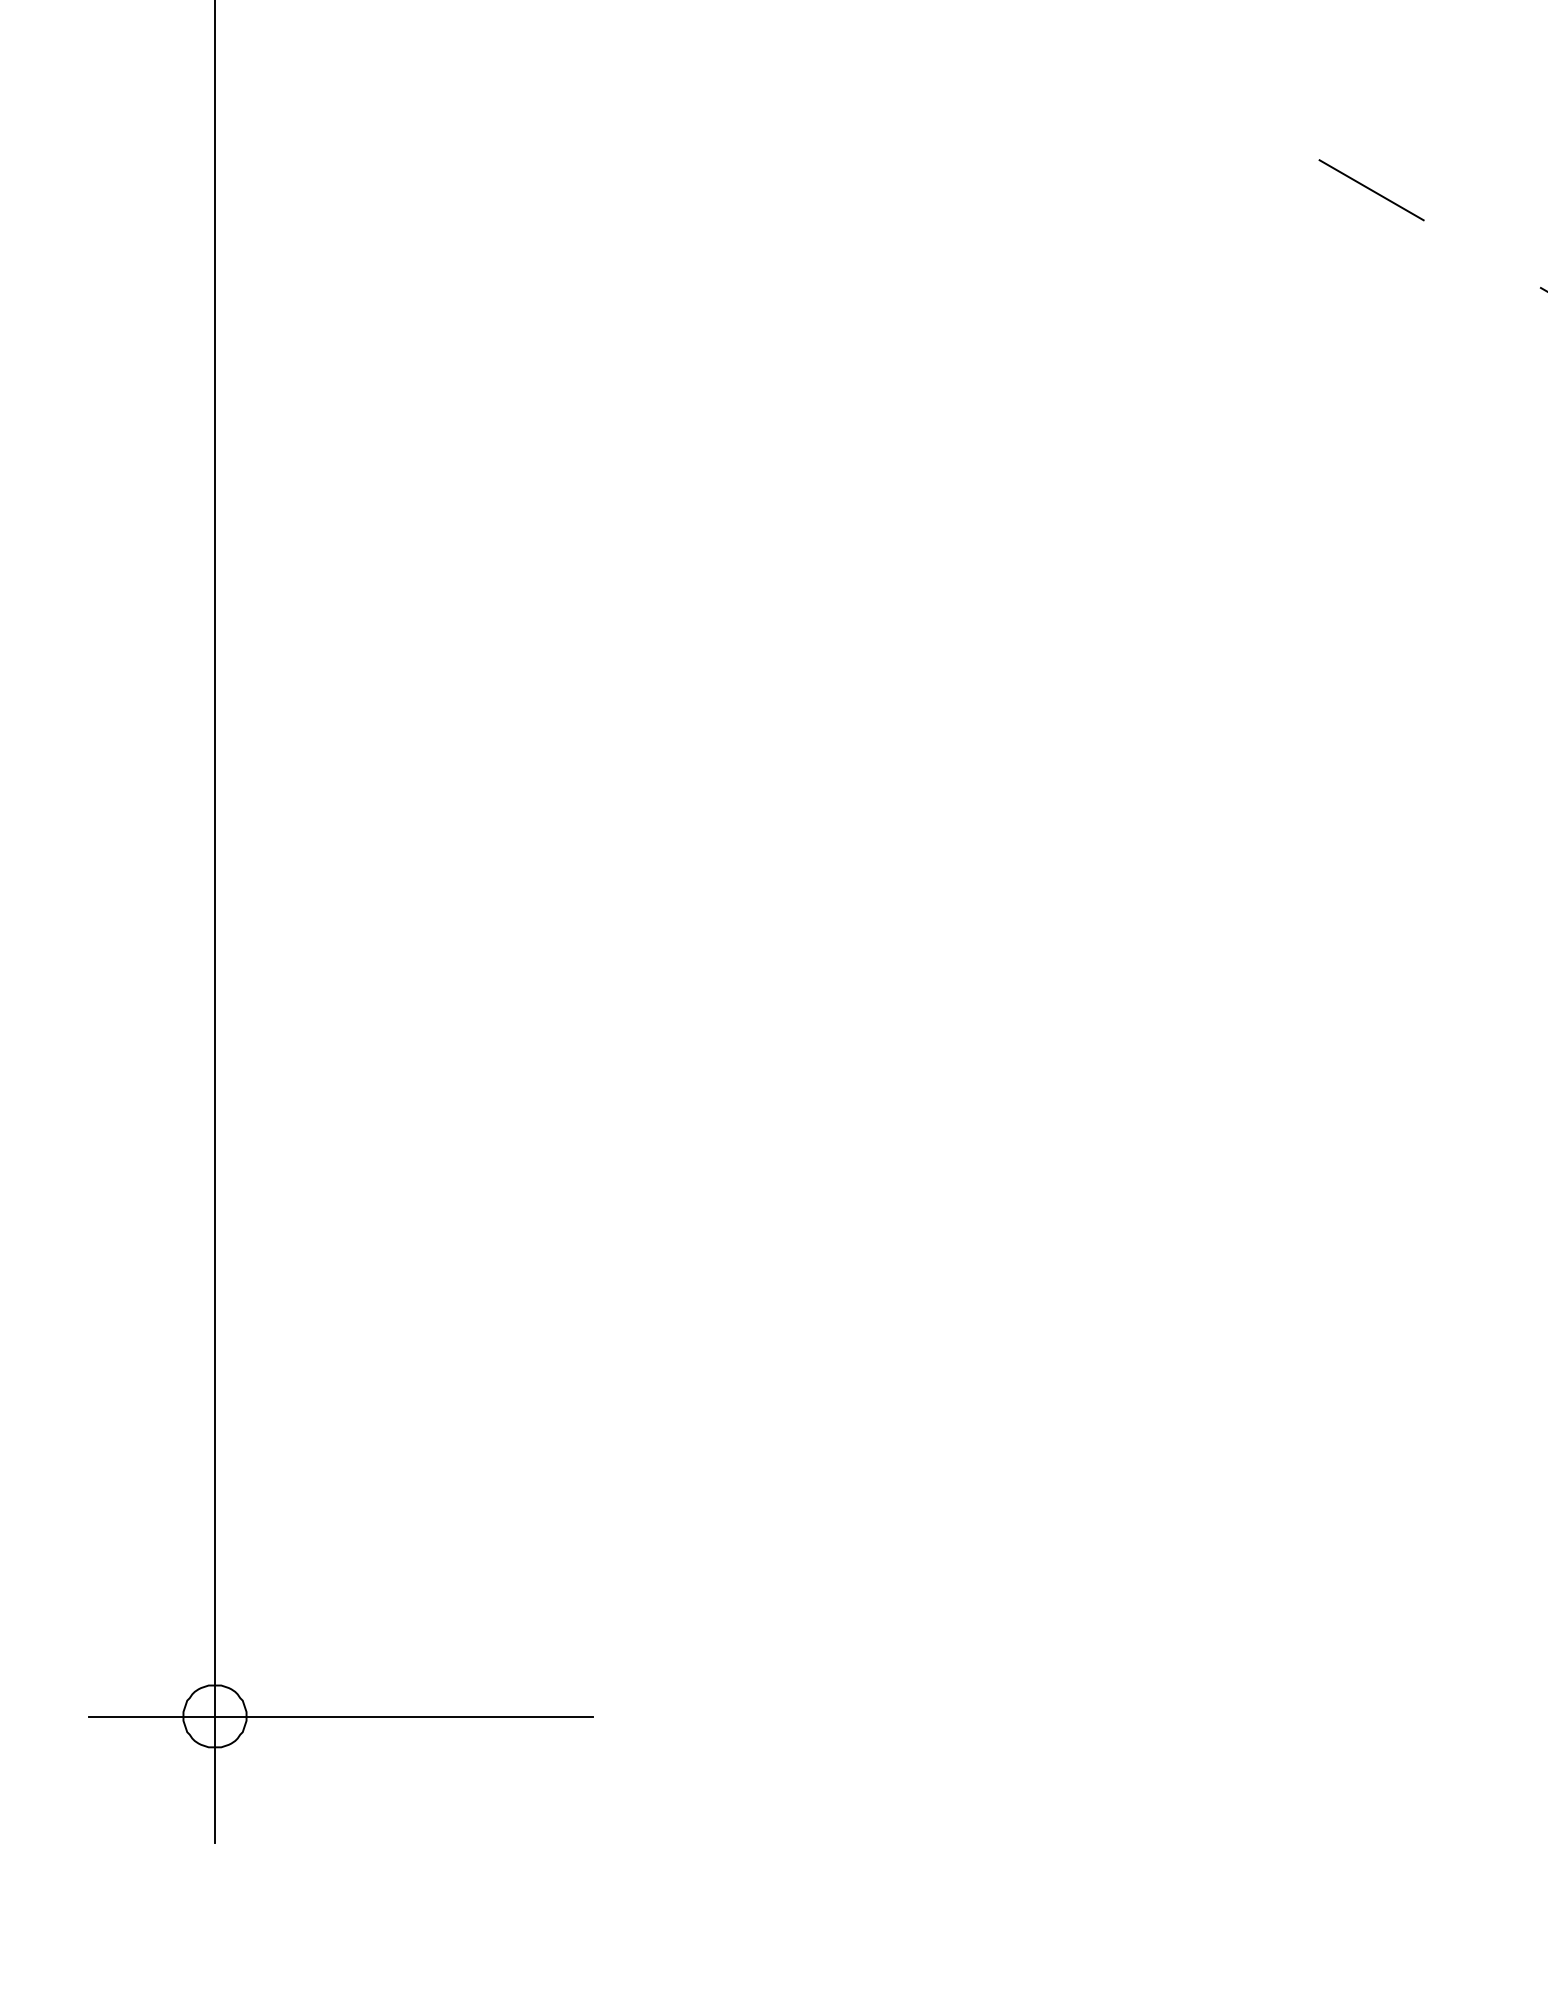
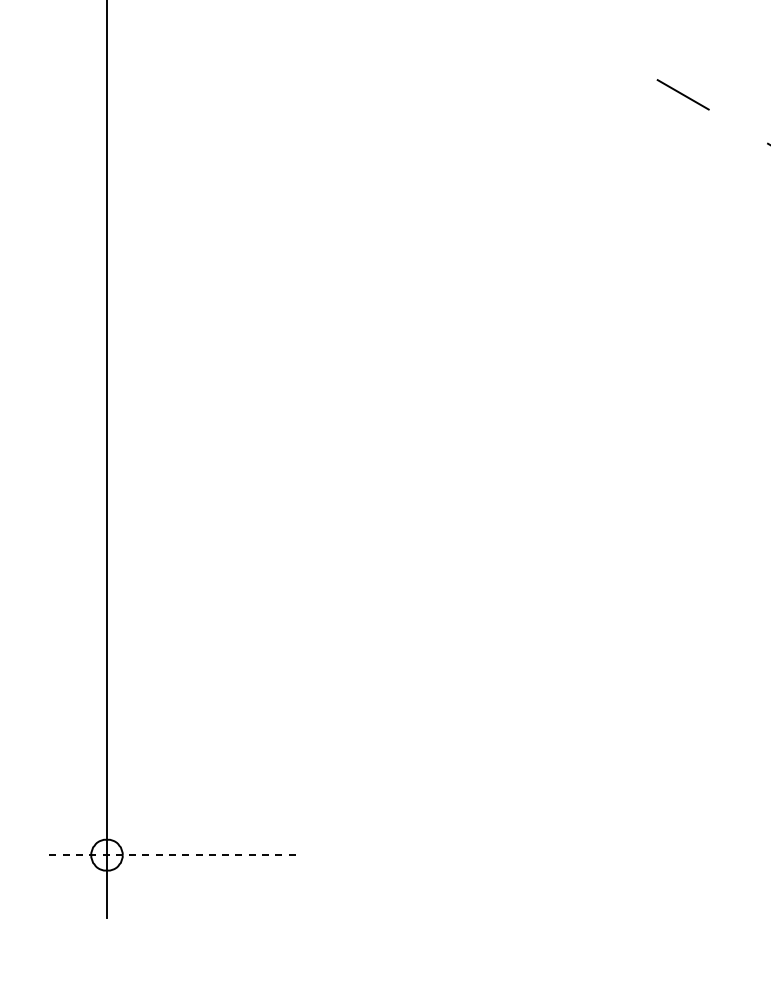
line: (340, 1717) -> (169, 855), solid -> dashed

